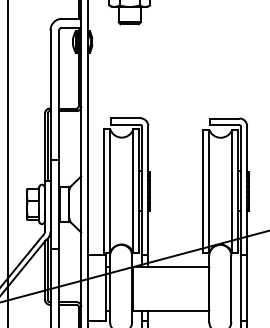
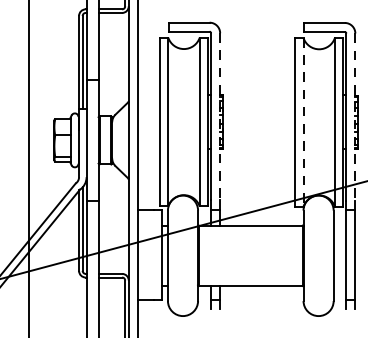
line: (148, 187) -> (220, 117), solid -> dashed
line: (247, 187) -> (355, 117), solid -> dashed
line: (209, 191) -> (303, 122), solid -> dashed

